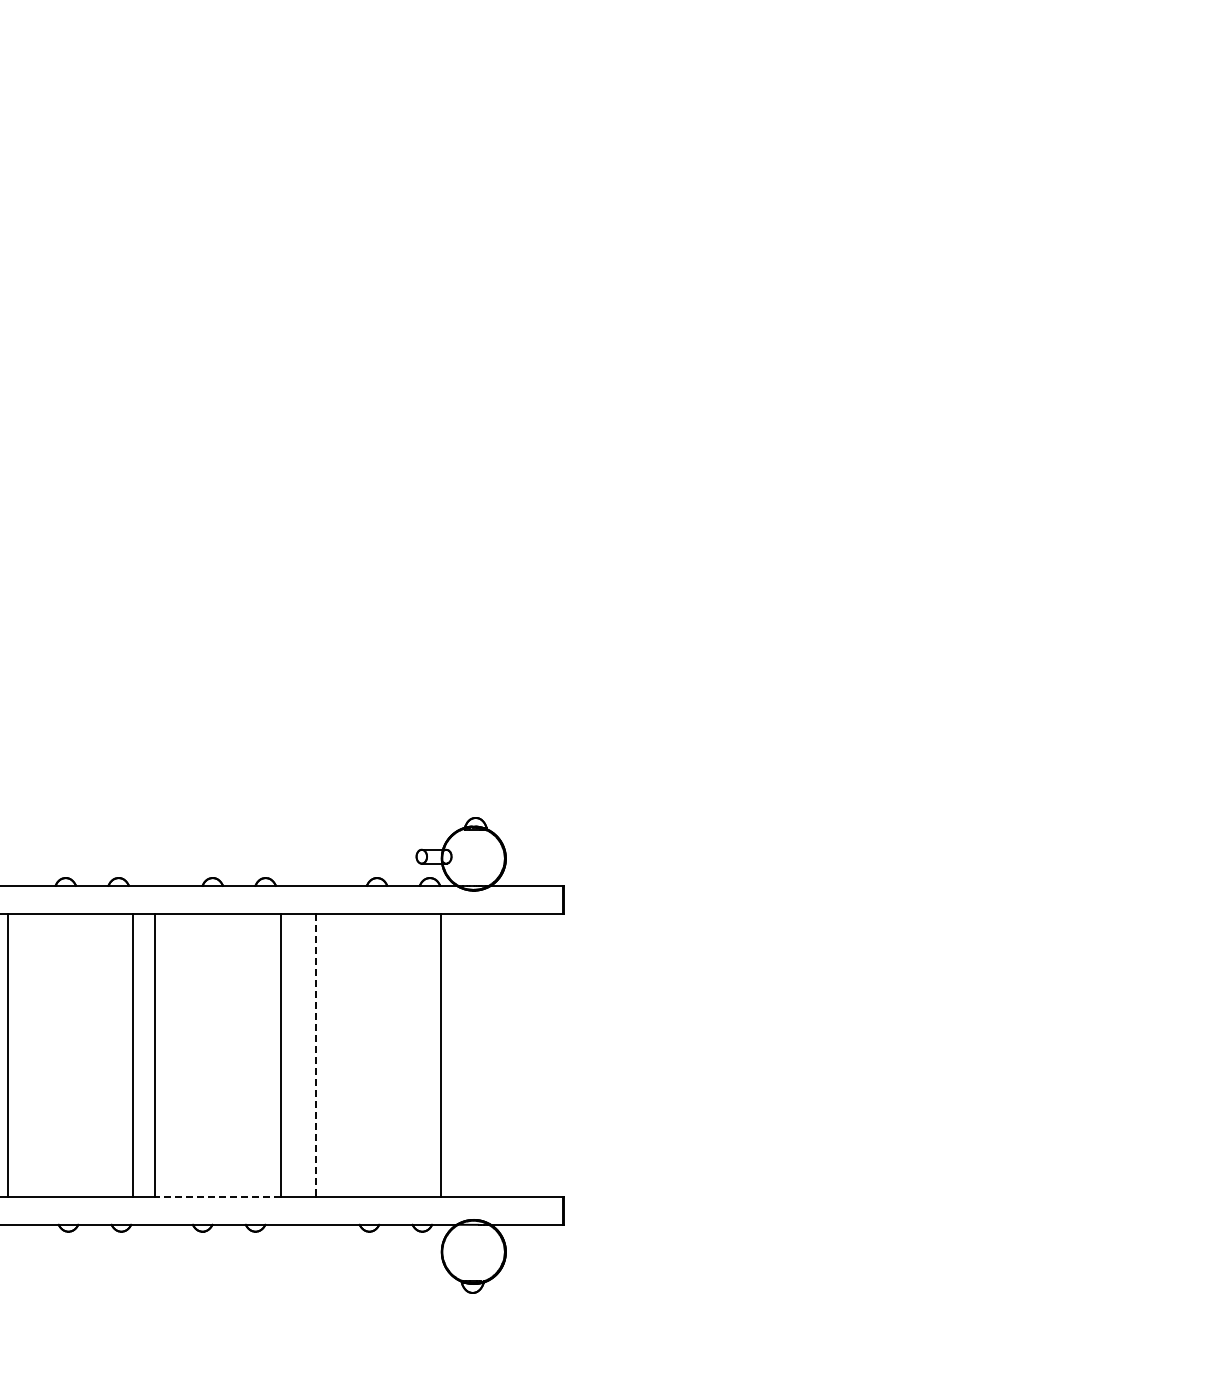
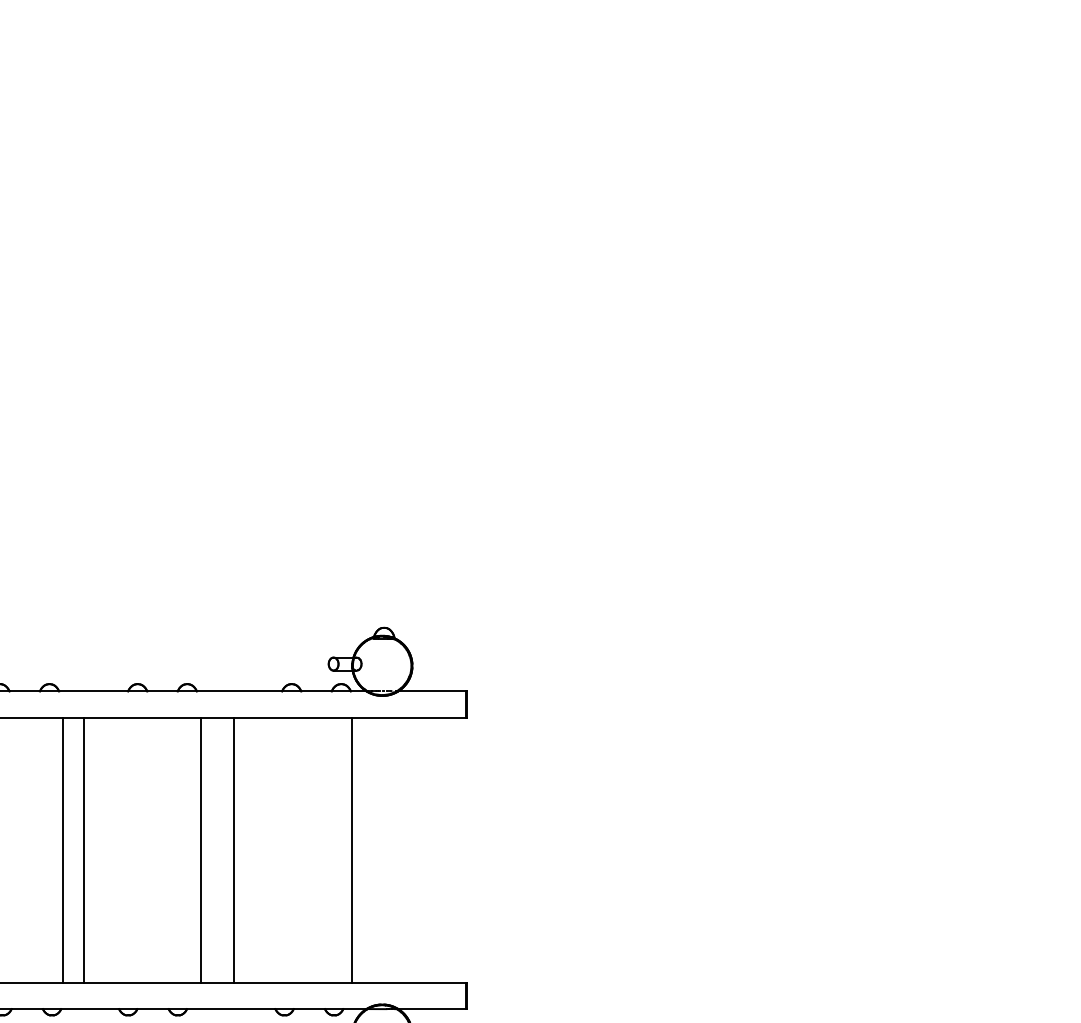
line: (315, 1055) -> (234, 850), dashed -> solid
line: (218, 1196) -> (143, 982), dashed -> solid

